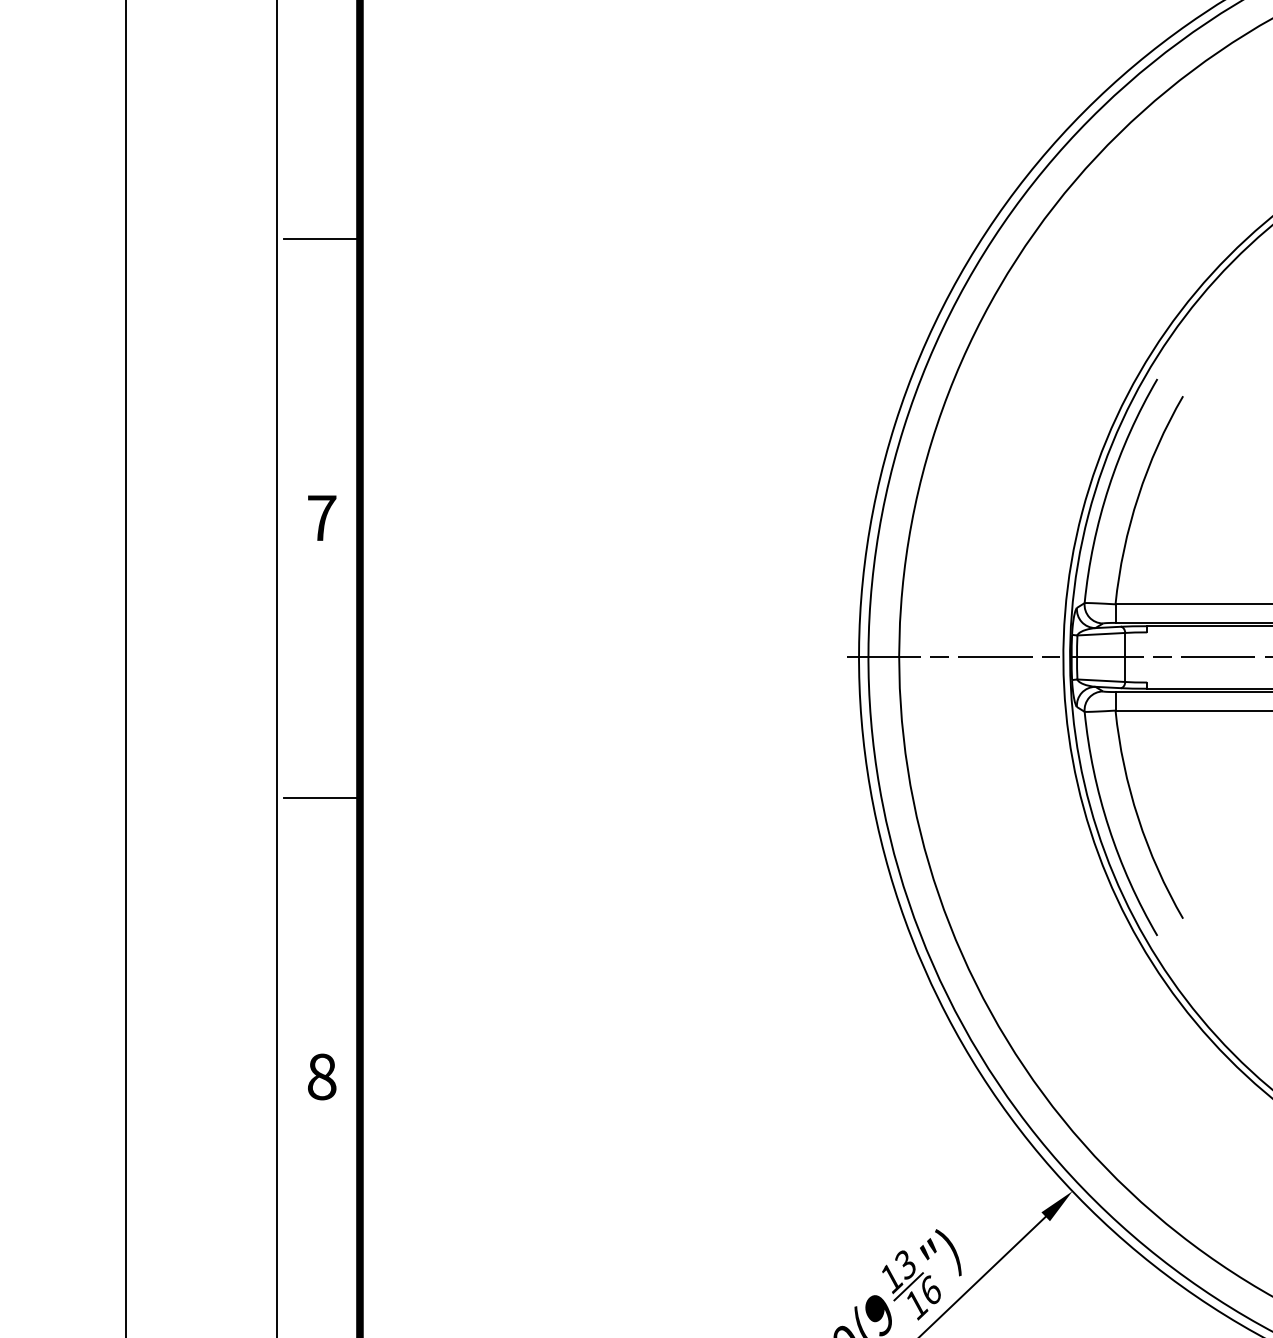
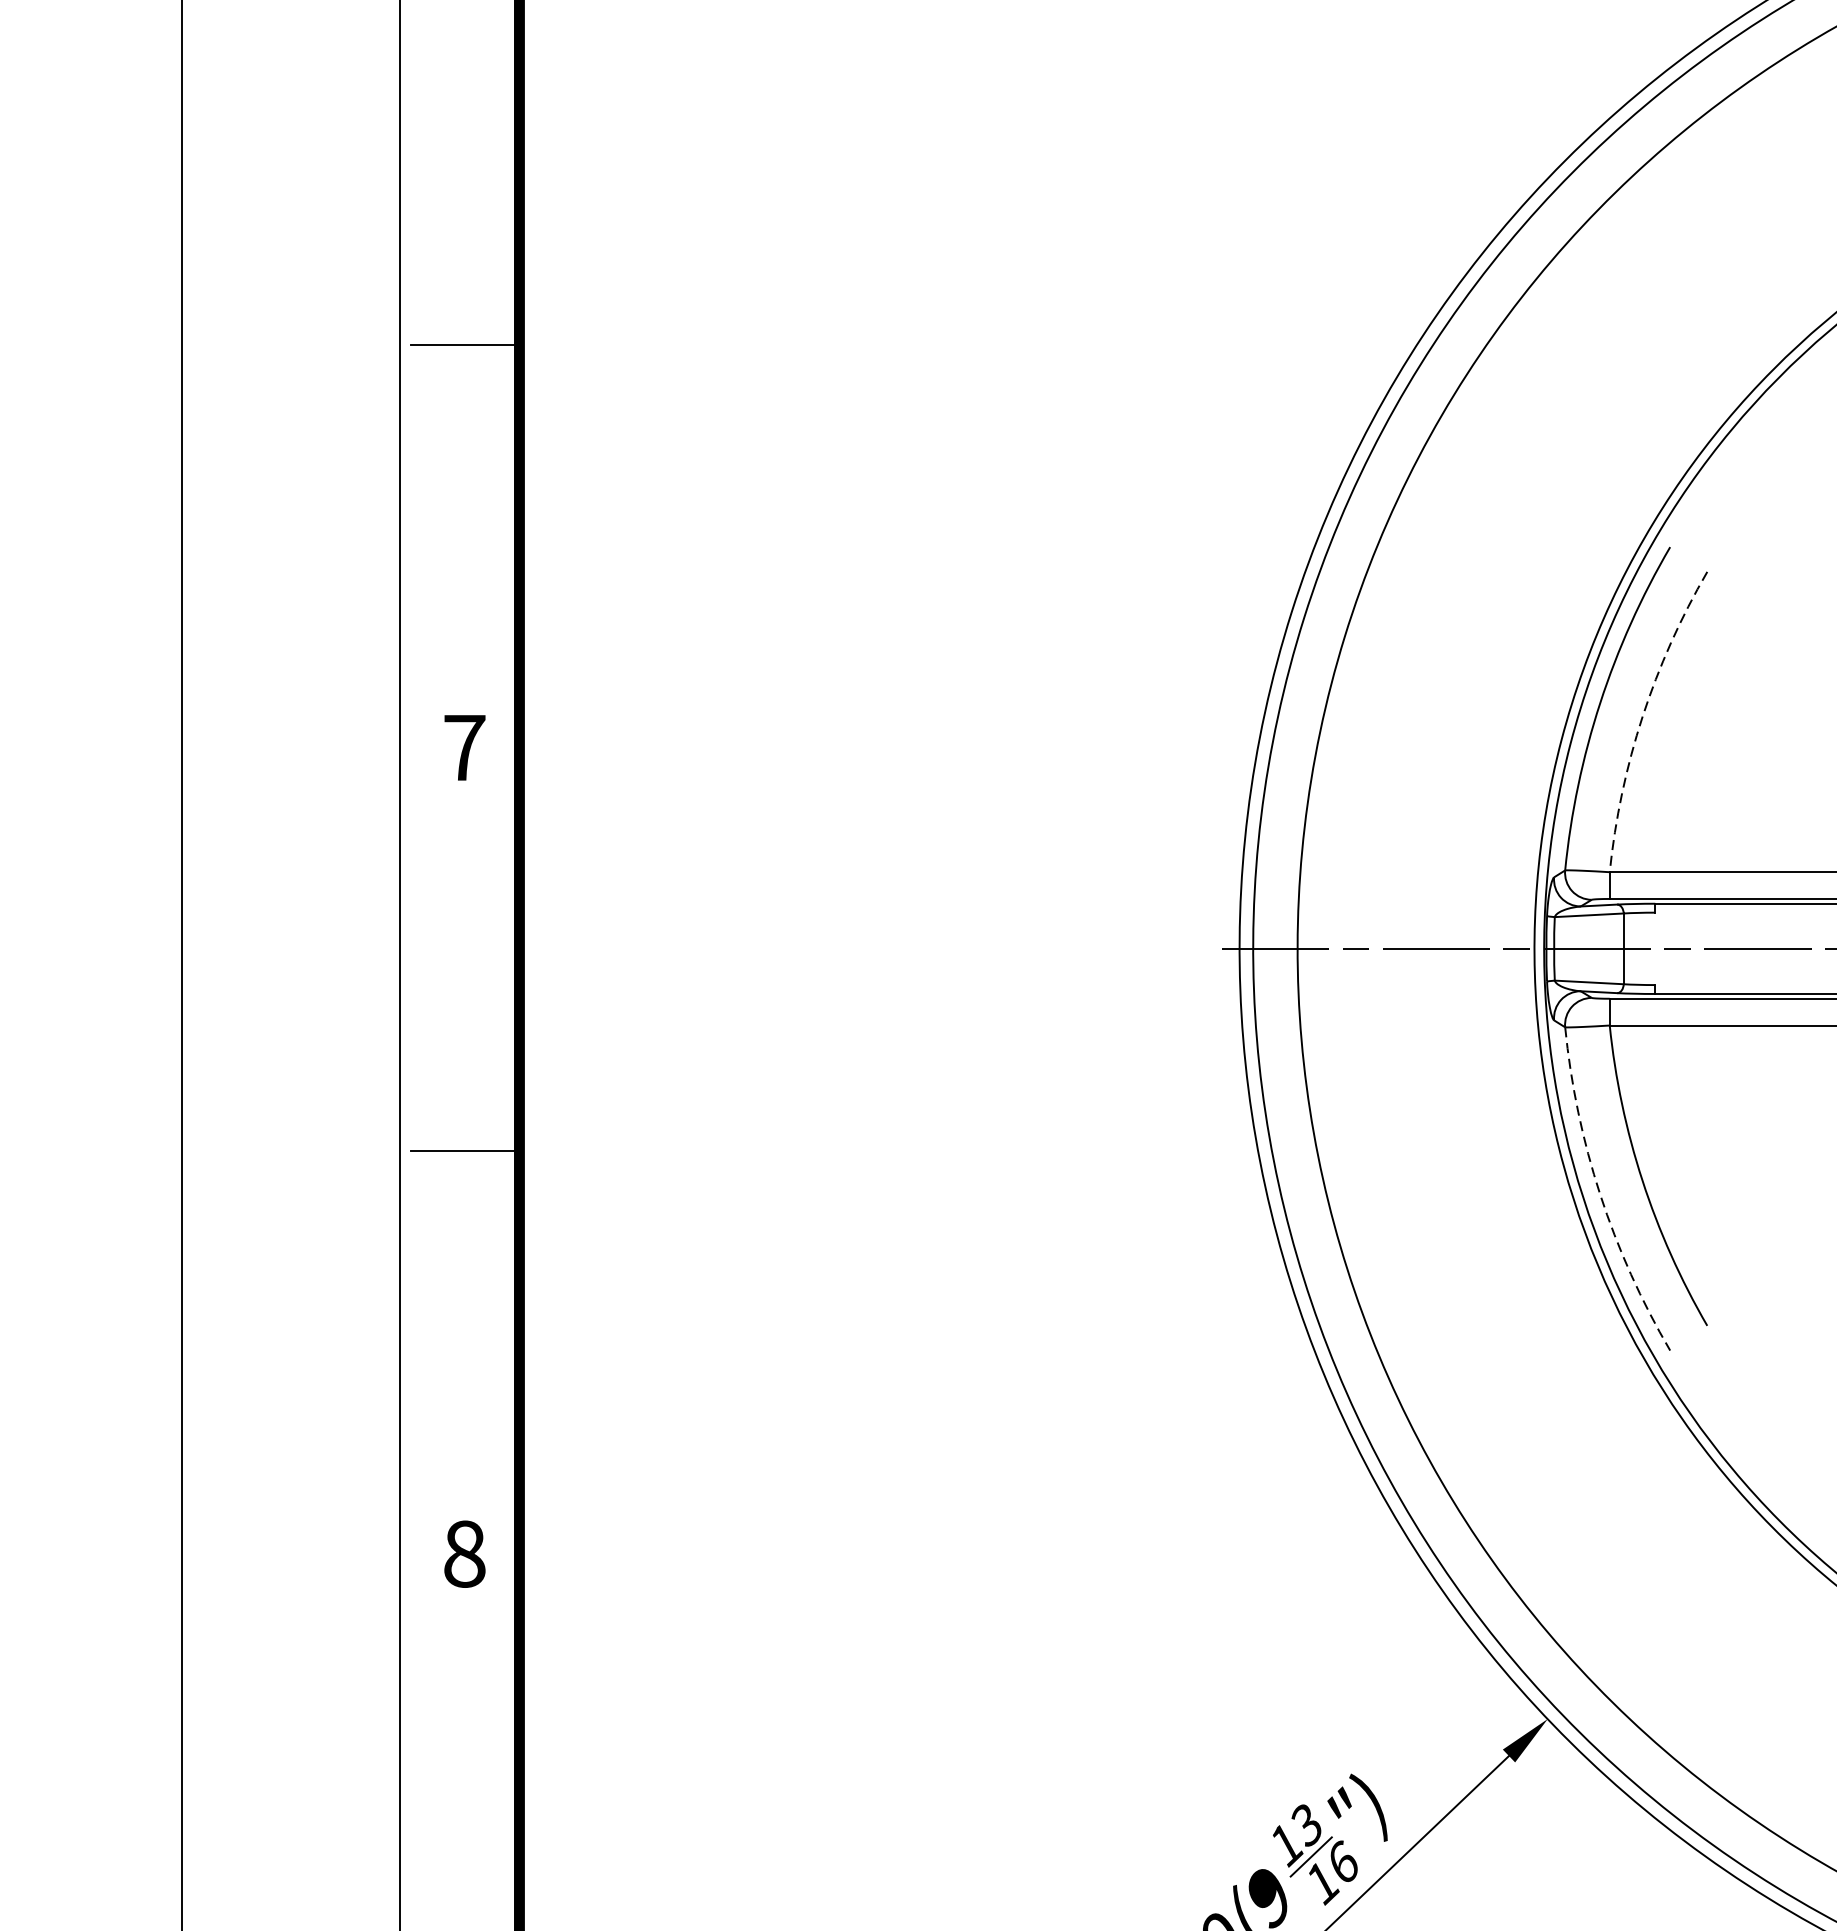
arc: (1138, 496) -> (1642, 716), solid -> dashed
arc: (1108, 827) -> (1599, 1194), solid -> dashed

